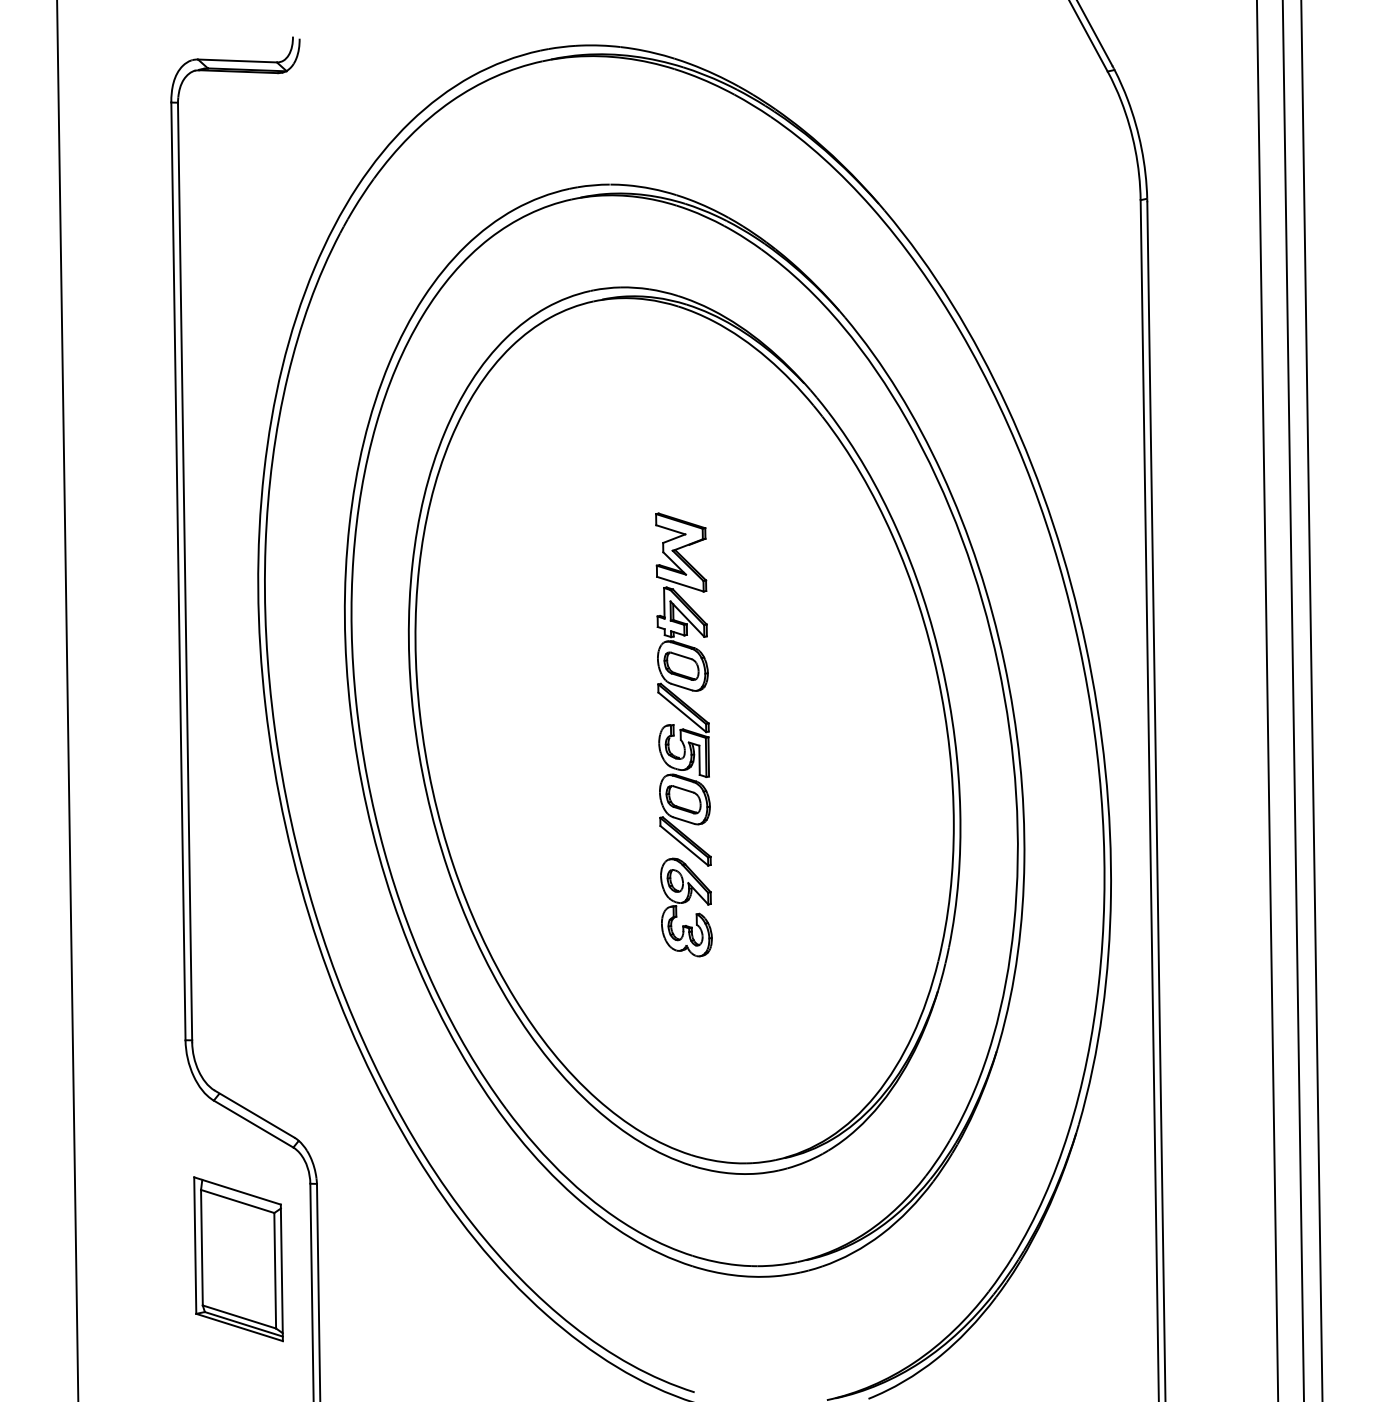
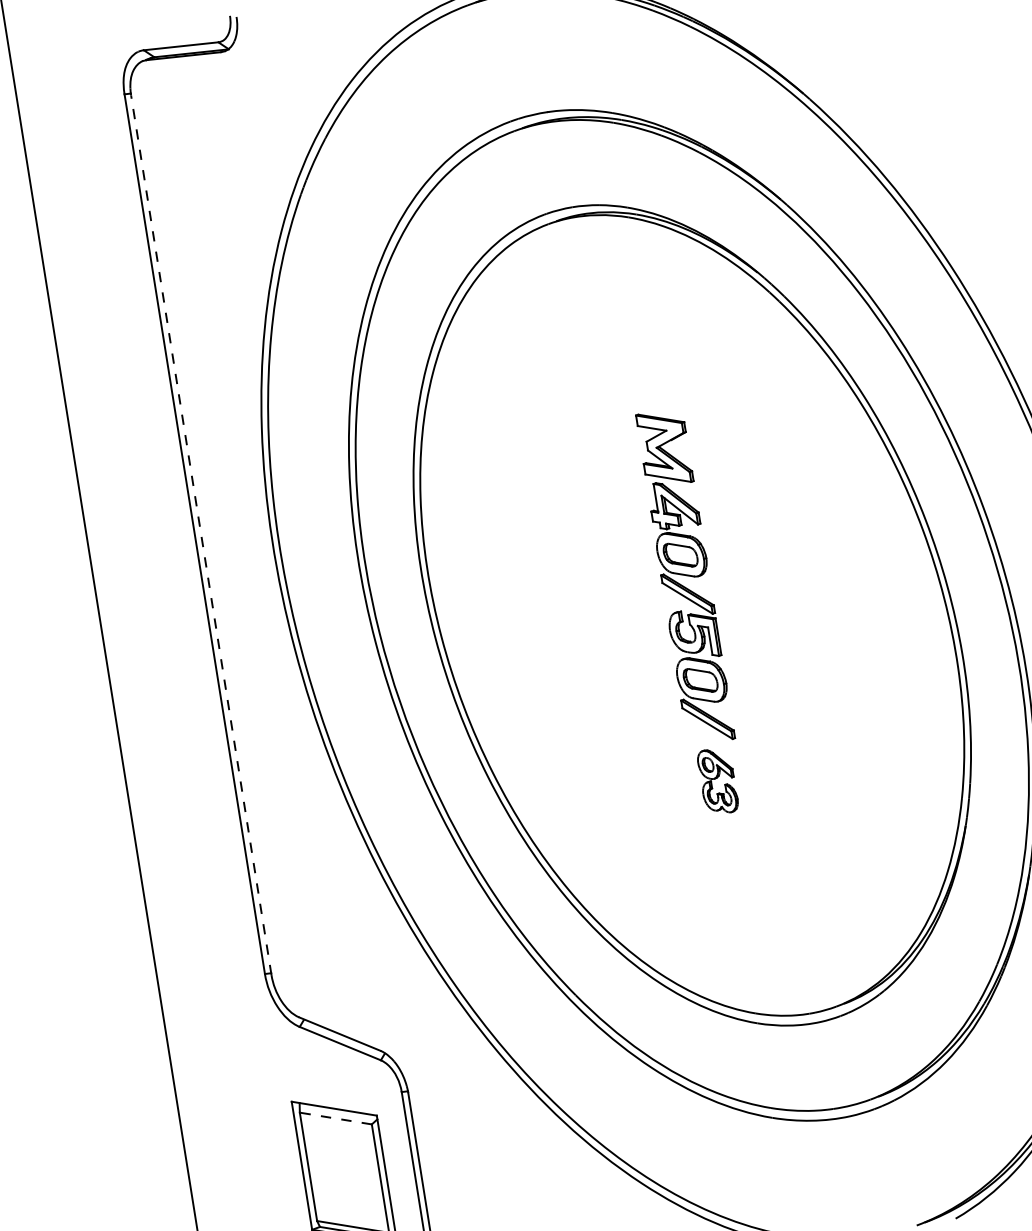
line: (185, 573) -> (201, 535), solid -> dashed
part: (686, 907) -> (717, 781), size x0.7
line: (237, 1201) -> (335, 1118), solid -> dashed

